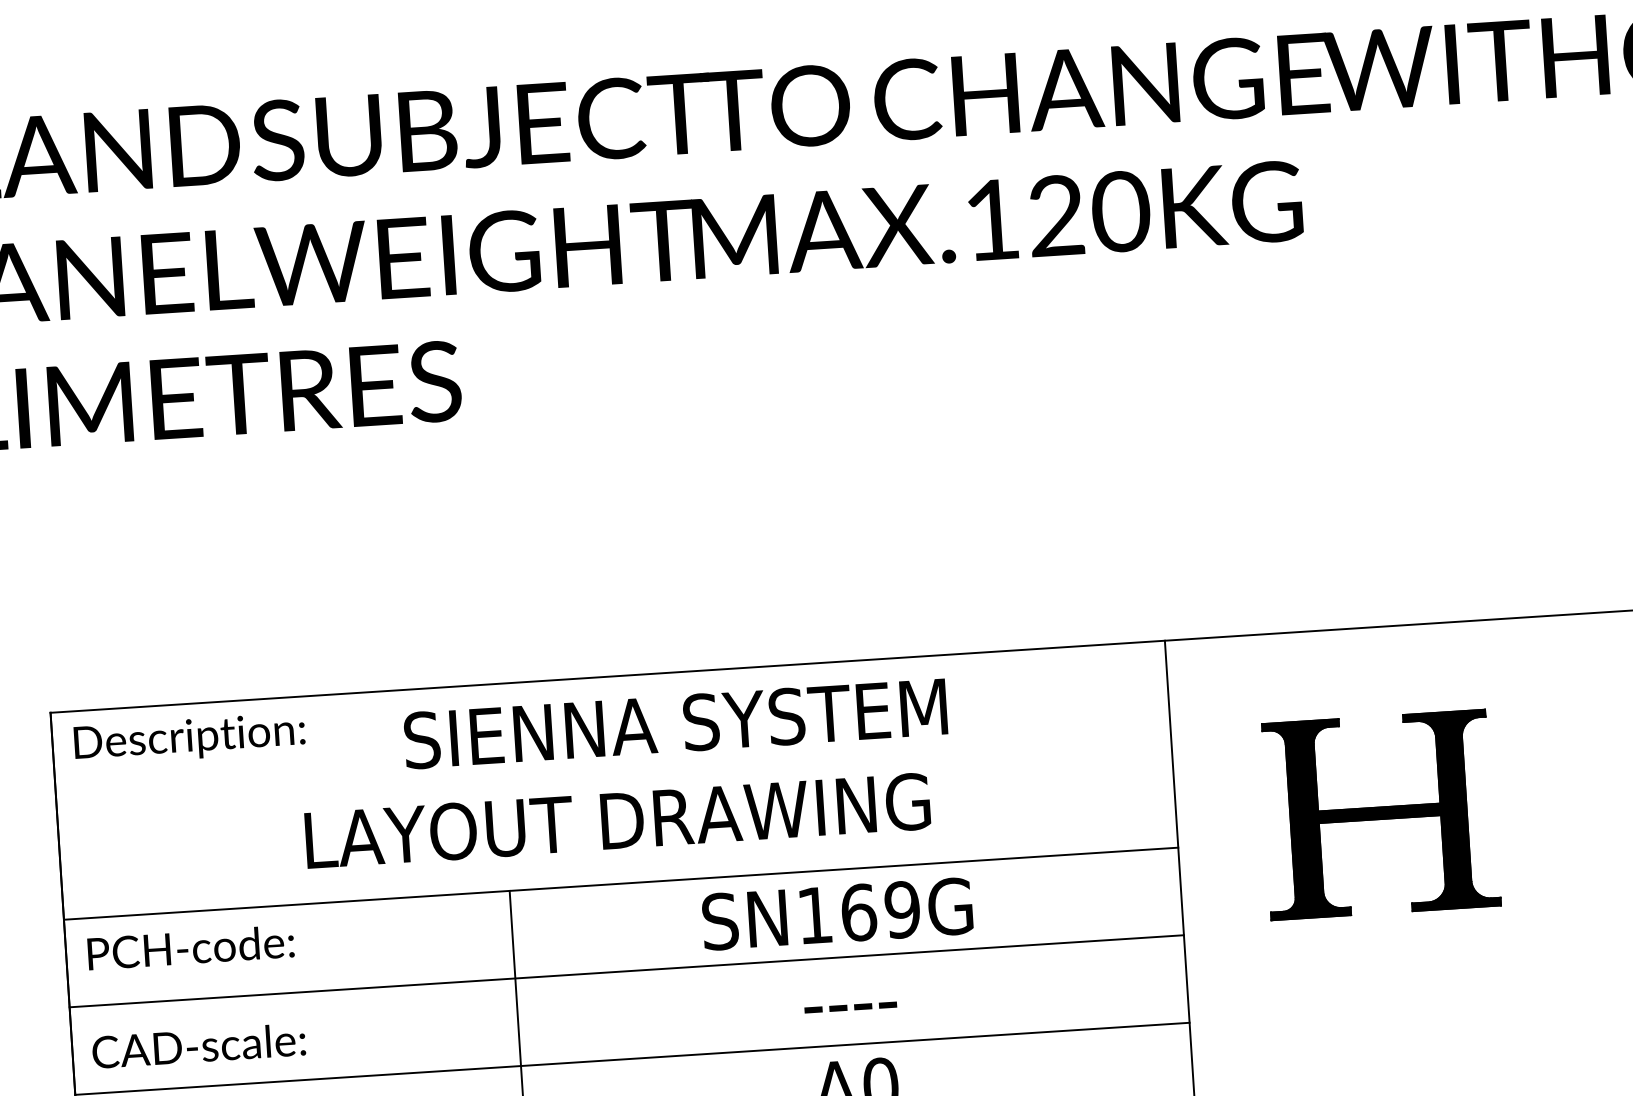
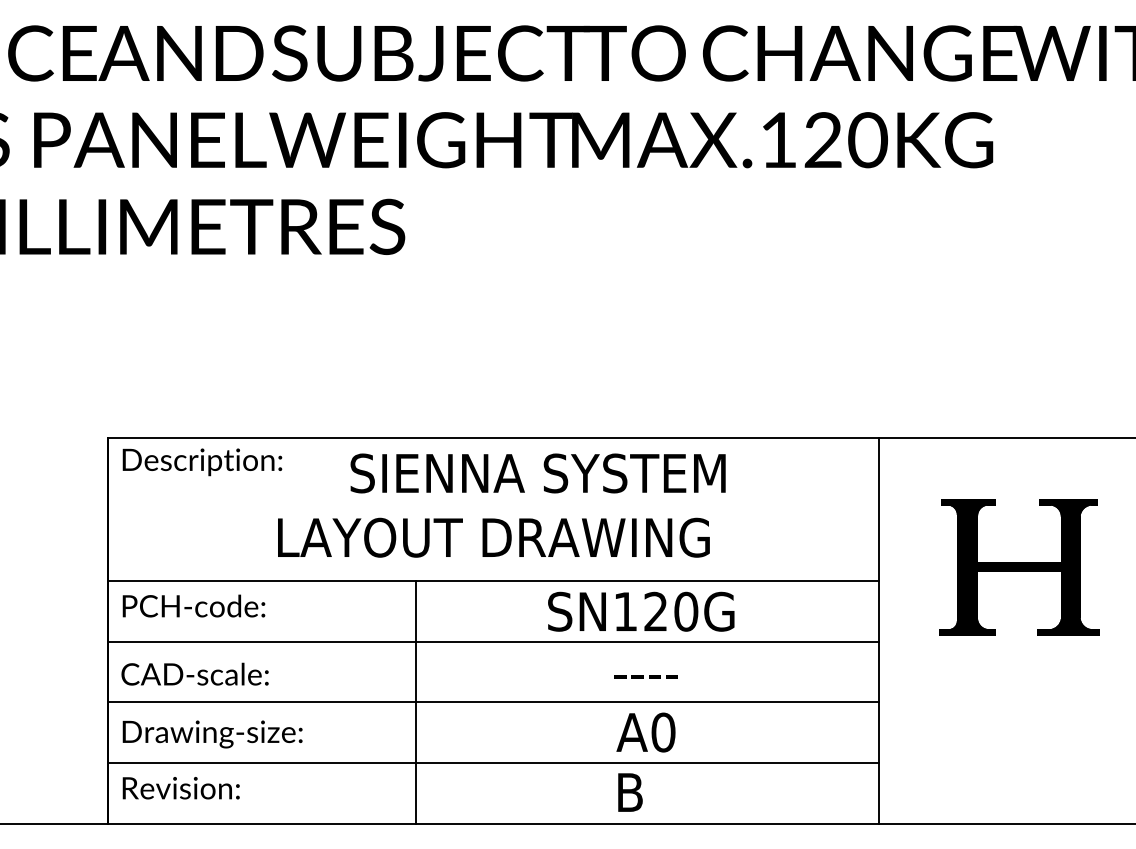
text: (881, 910) -> (671, 611), SN169G -> SN120G

